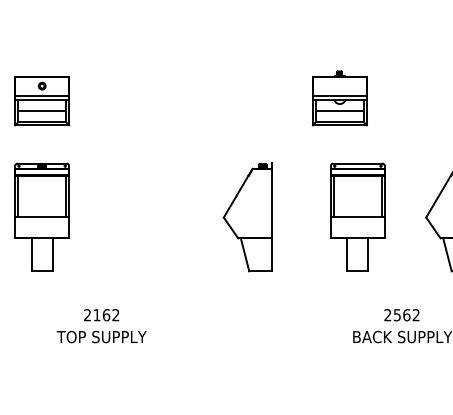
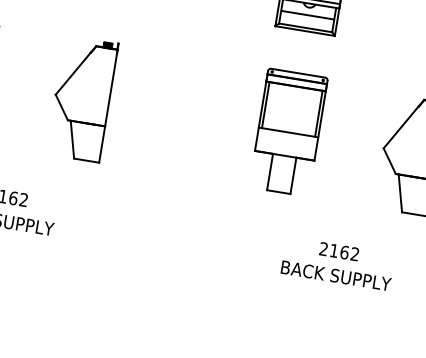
part: (357, 216) -> (288, 131), moved
part: (247, 217) -> (81, 98), moved
text: (396, 315) -> (333, 251), 2562 -> 2162

